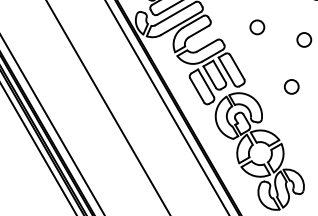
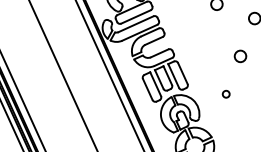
circle: (257, 27) -> (202, 42), removed
circle: (291, 86) -> (226, 93), size x0.6

